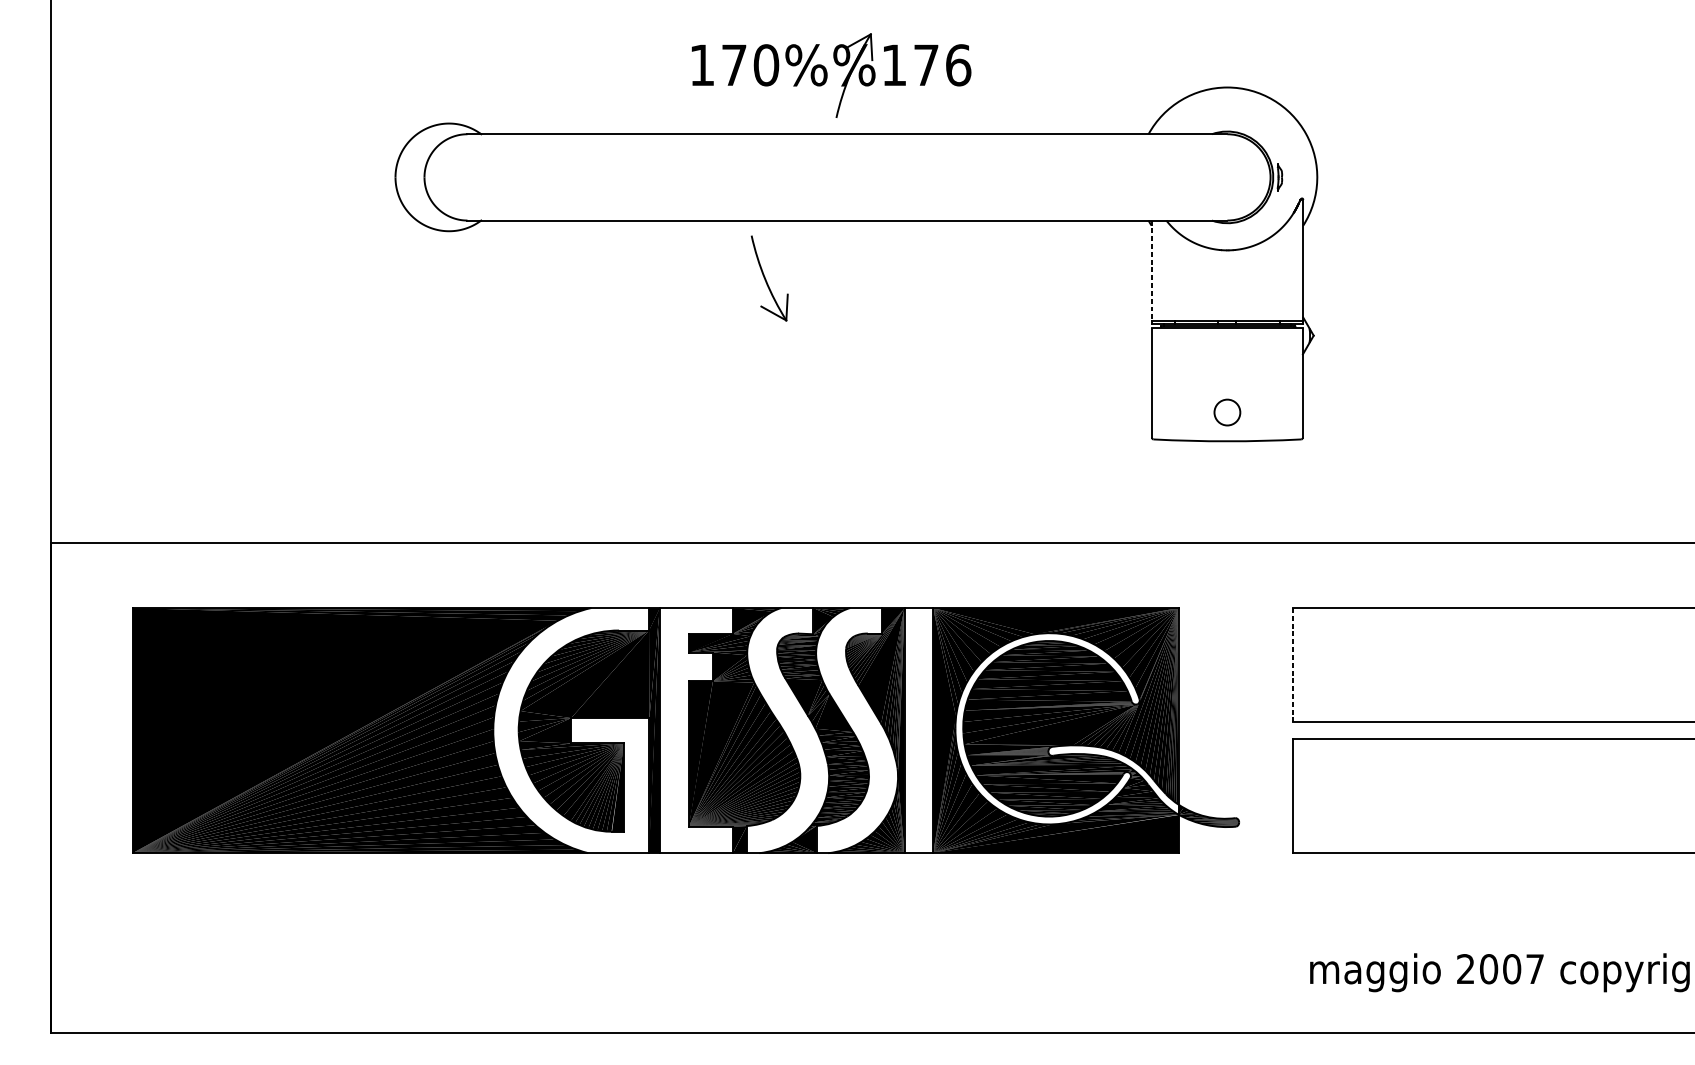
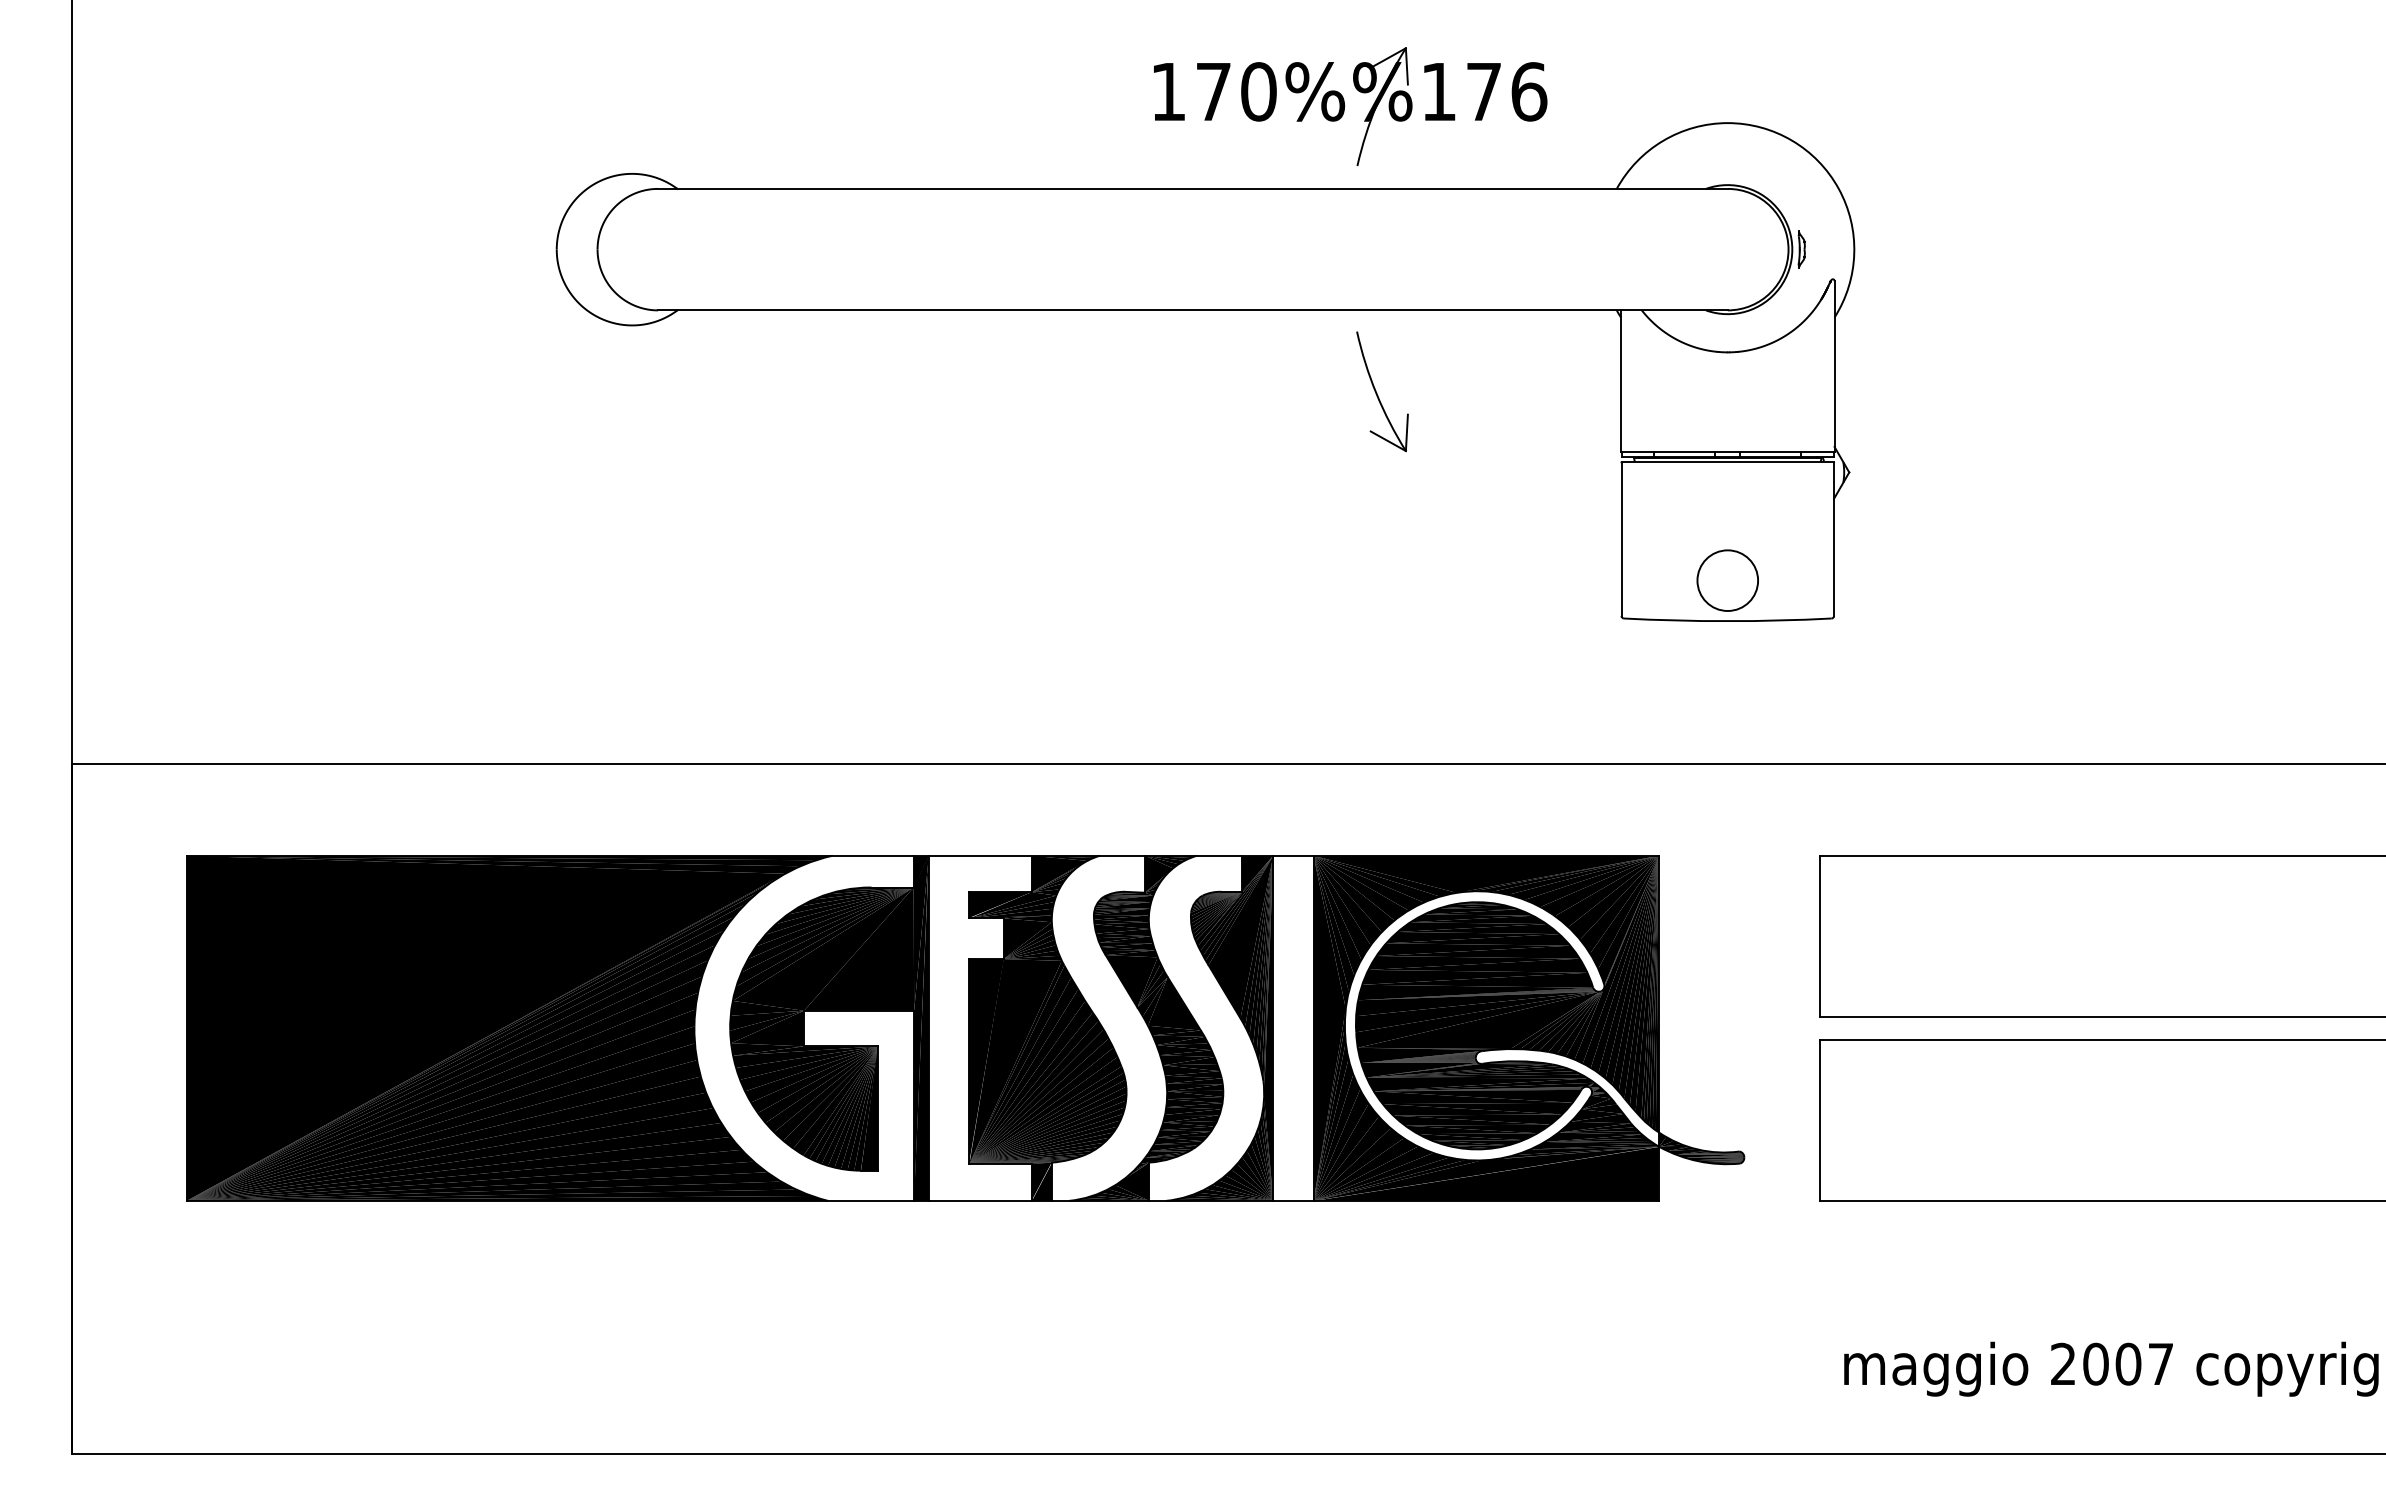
part: (831, 75) -> (1350, 106), moved
line: (1151, 271) -> (1620, 381), dashed -> solid
part: (769, 278) -> (1382, 391), moved
circle: (1227, 412) -> (1727, 580), size x1.67
line: (1293, 665) -> (1820, 936), dashed -> solid

